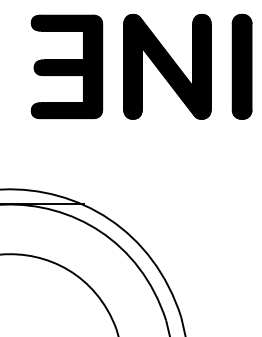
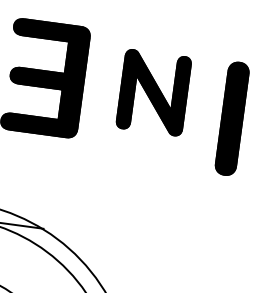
part: (167, 66) -> (153, 92), size x0.7
part: (241, 66) -> (231, 118), moved

